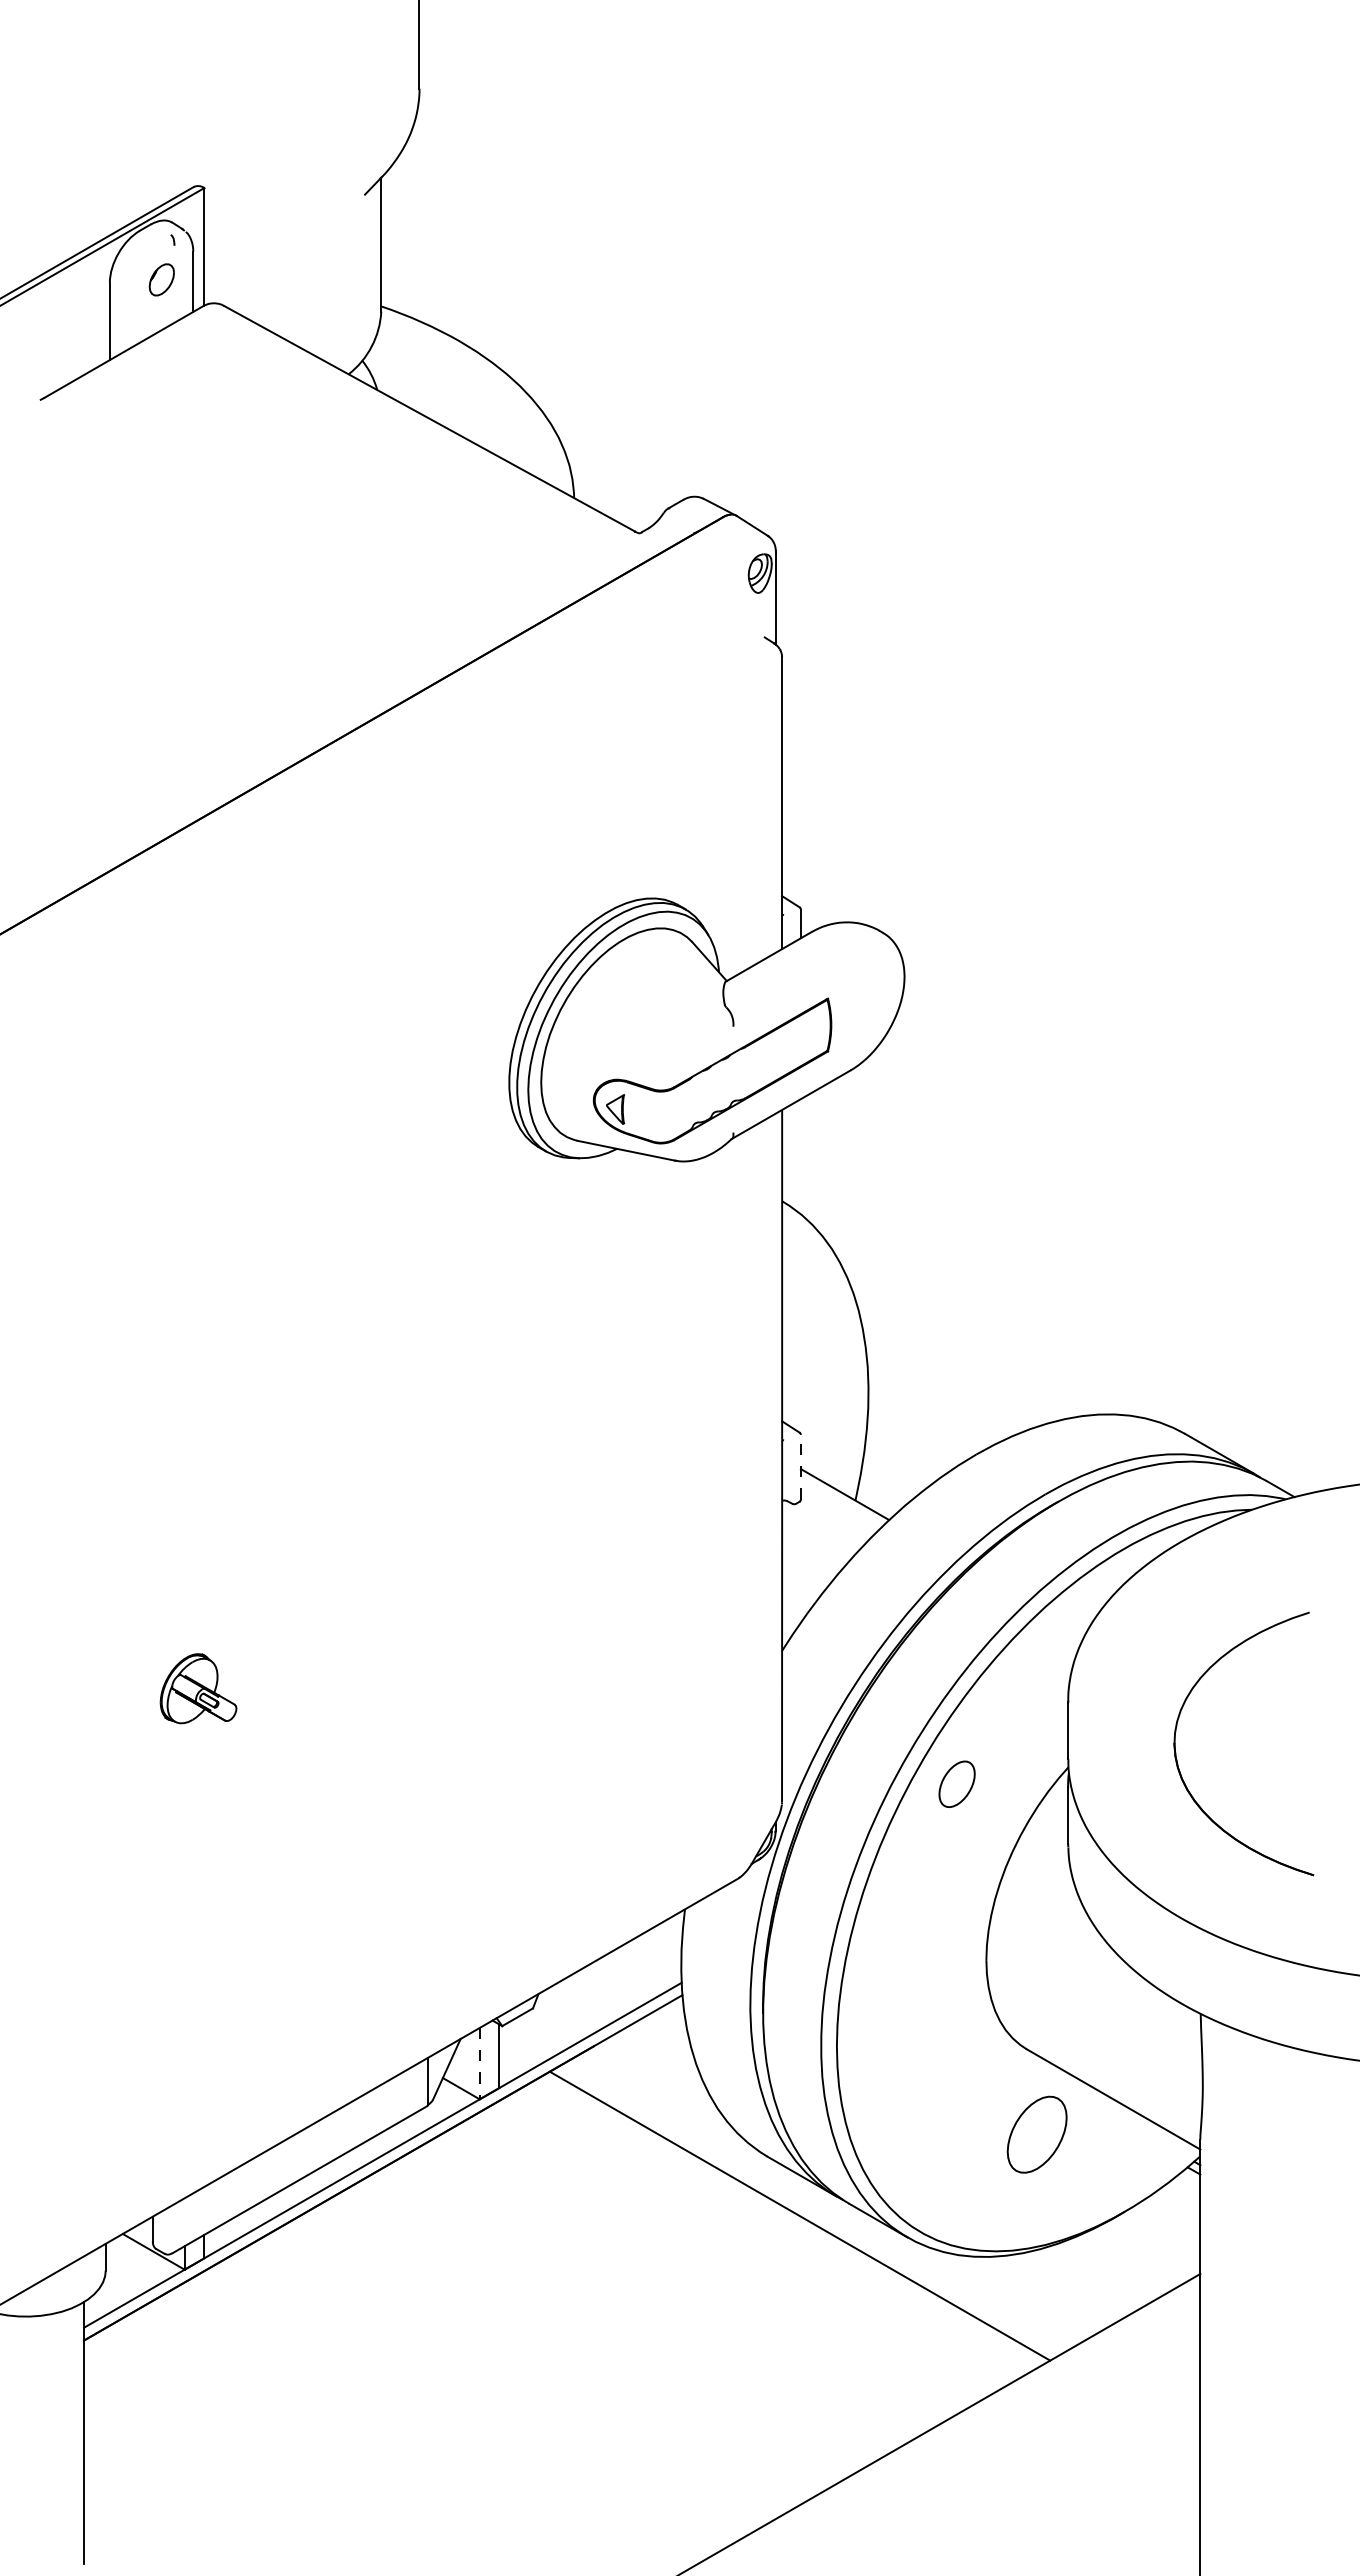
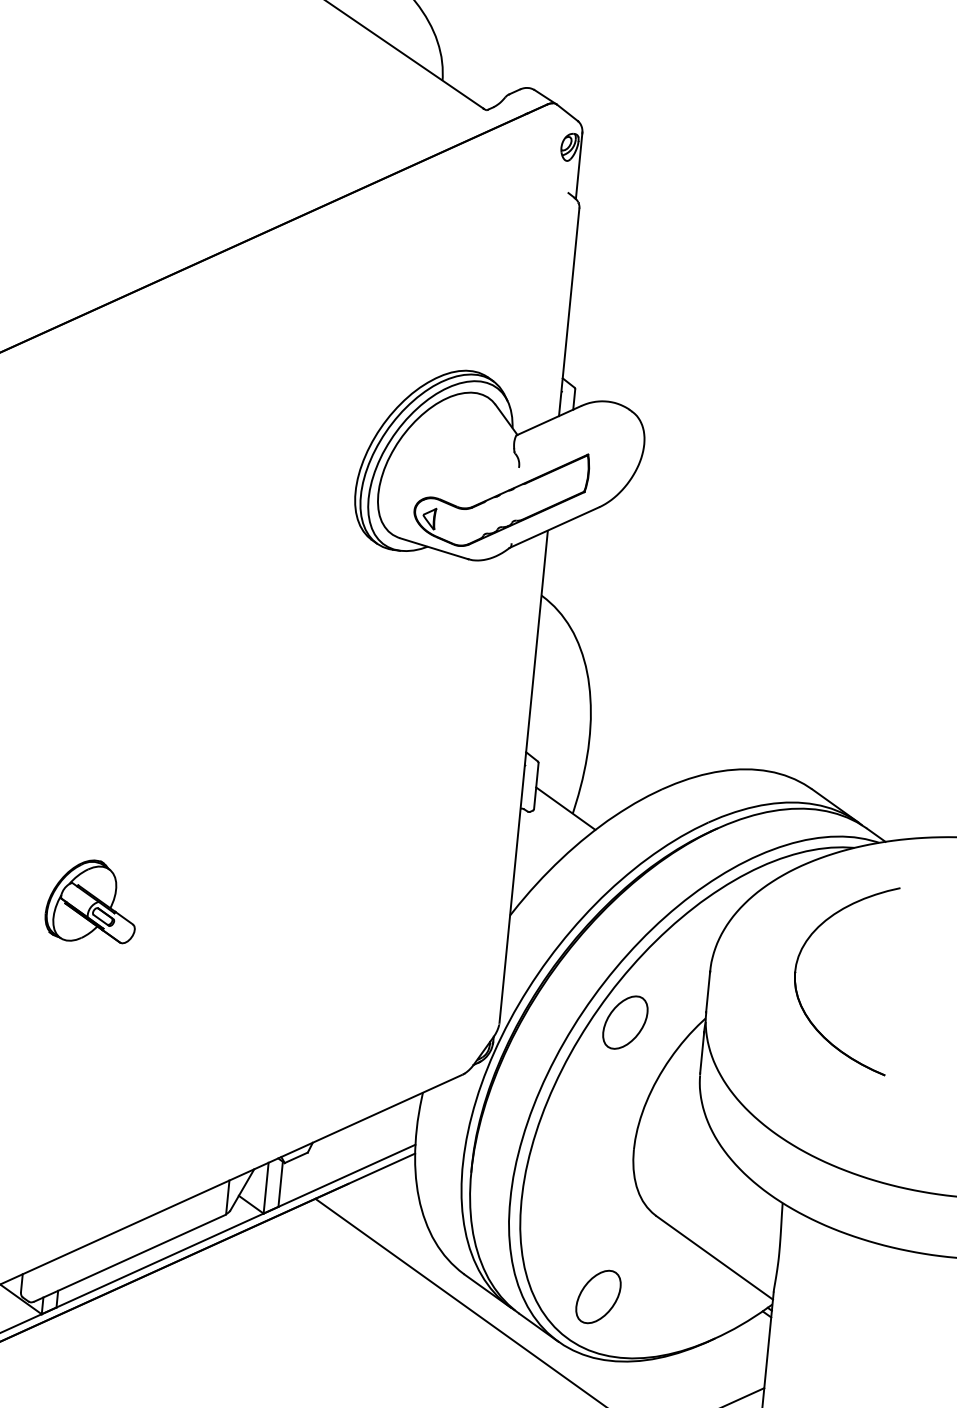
line: (800, 1466) -> (536, 785), dashed -> solid
part: (198, 1688) -> (92, 901), size x1.67
part: (1176, 1752) -> (795, 978), moved
part: (956, 1784) -> (624, 1022), size x1.67
line: (479, 2063) -> (265, 1188), dashed -> solid
part: (1036, 2134) -> (598, 1296), moved

